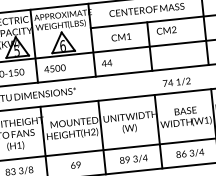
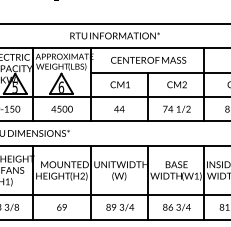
text: (166, 30) -> (176, 84), moved
text: (107, 62) -> (119, 108), moved
text: (54, 68) -> (61, 108), moved
text: (176, 81) -> (176, 108), moved

